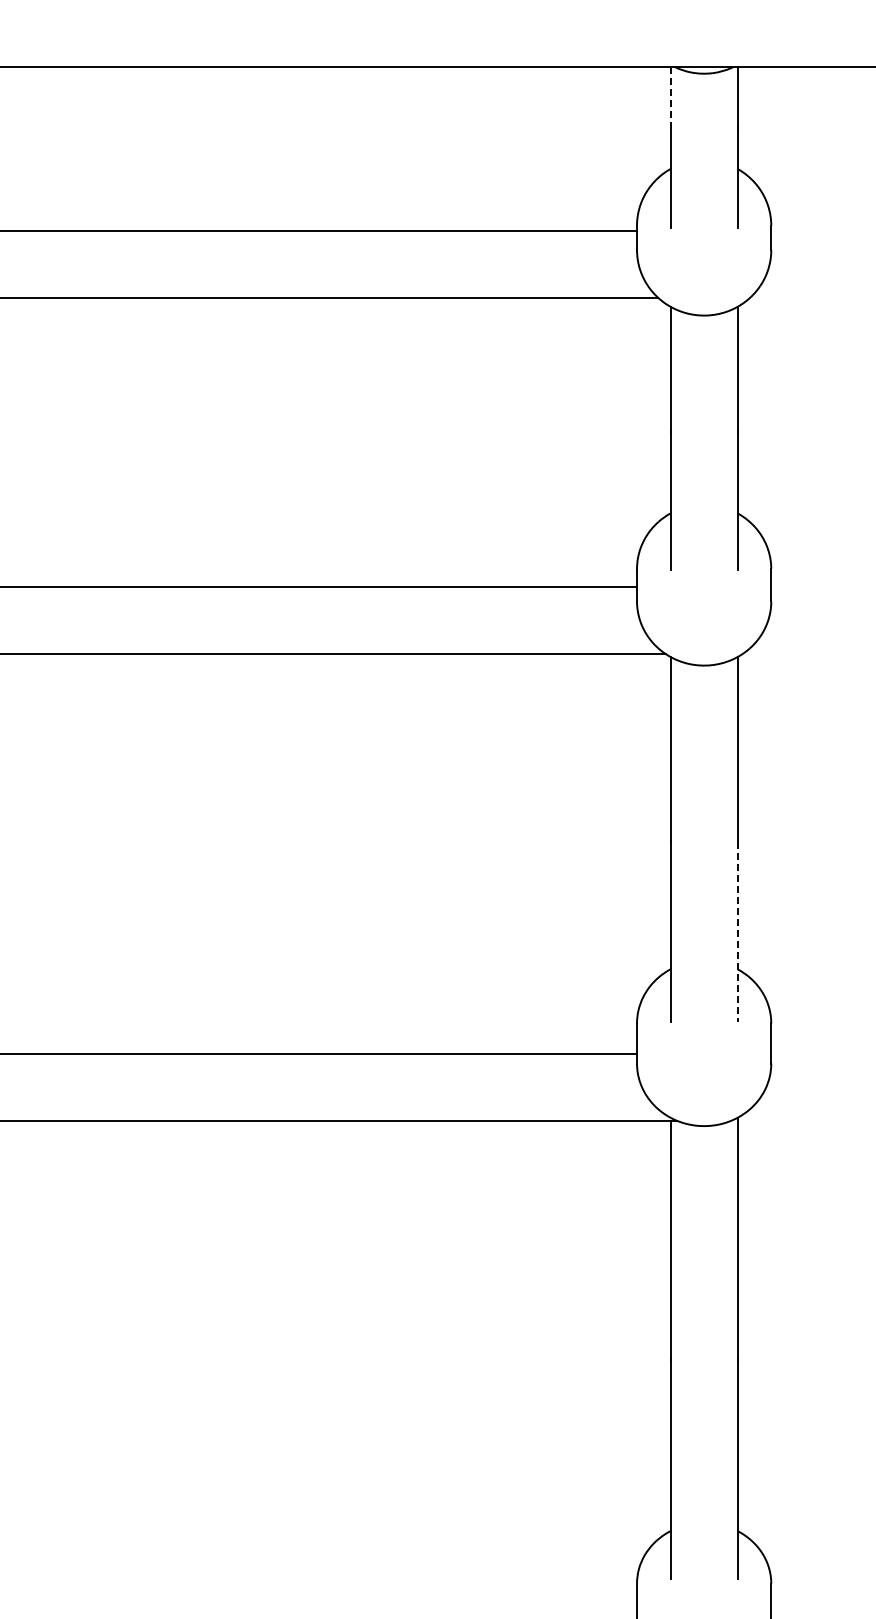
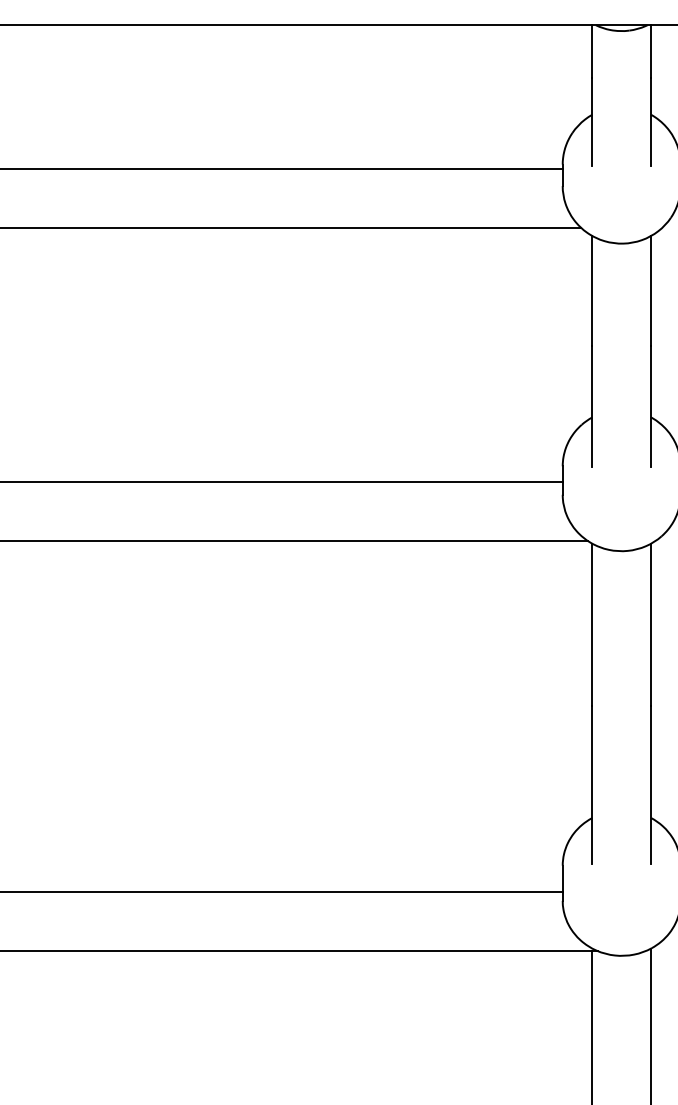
line: (670, 97) -> (592, 52), dashed -> solid
line: (737, 932) -> (651, 785), dashed -> solid

